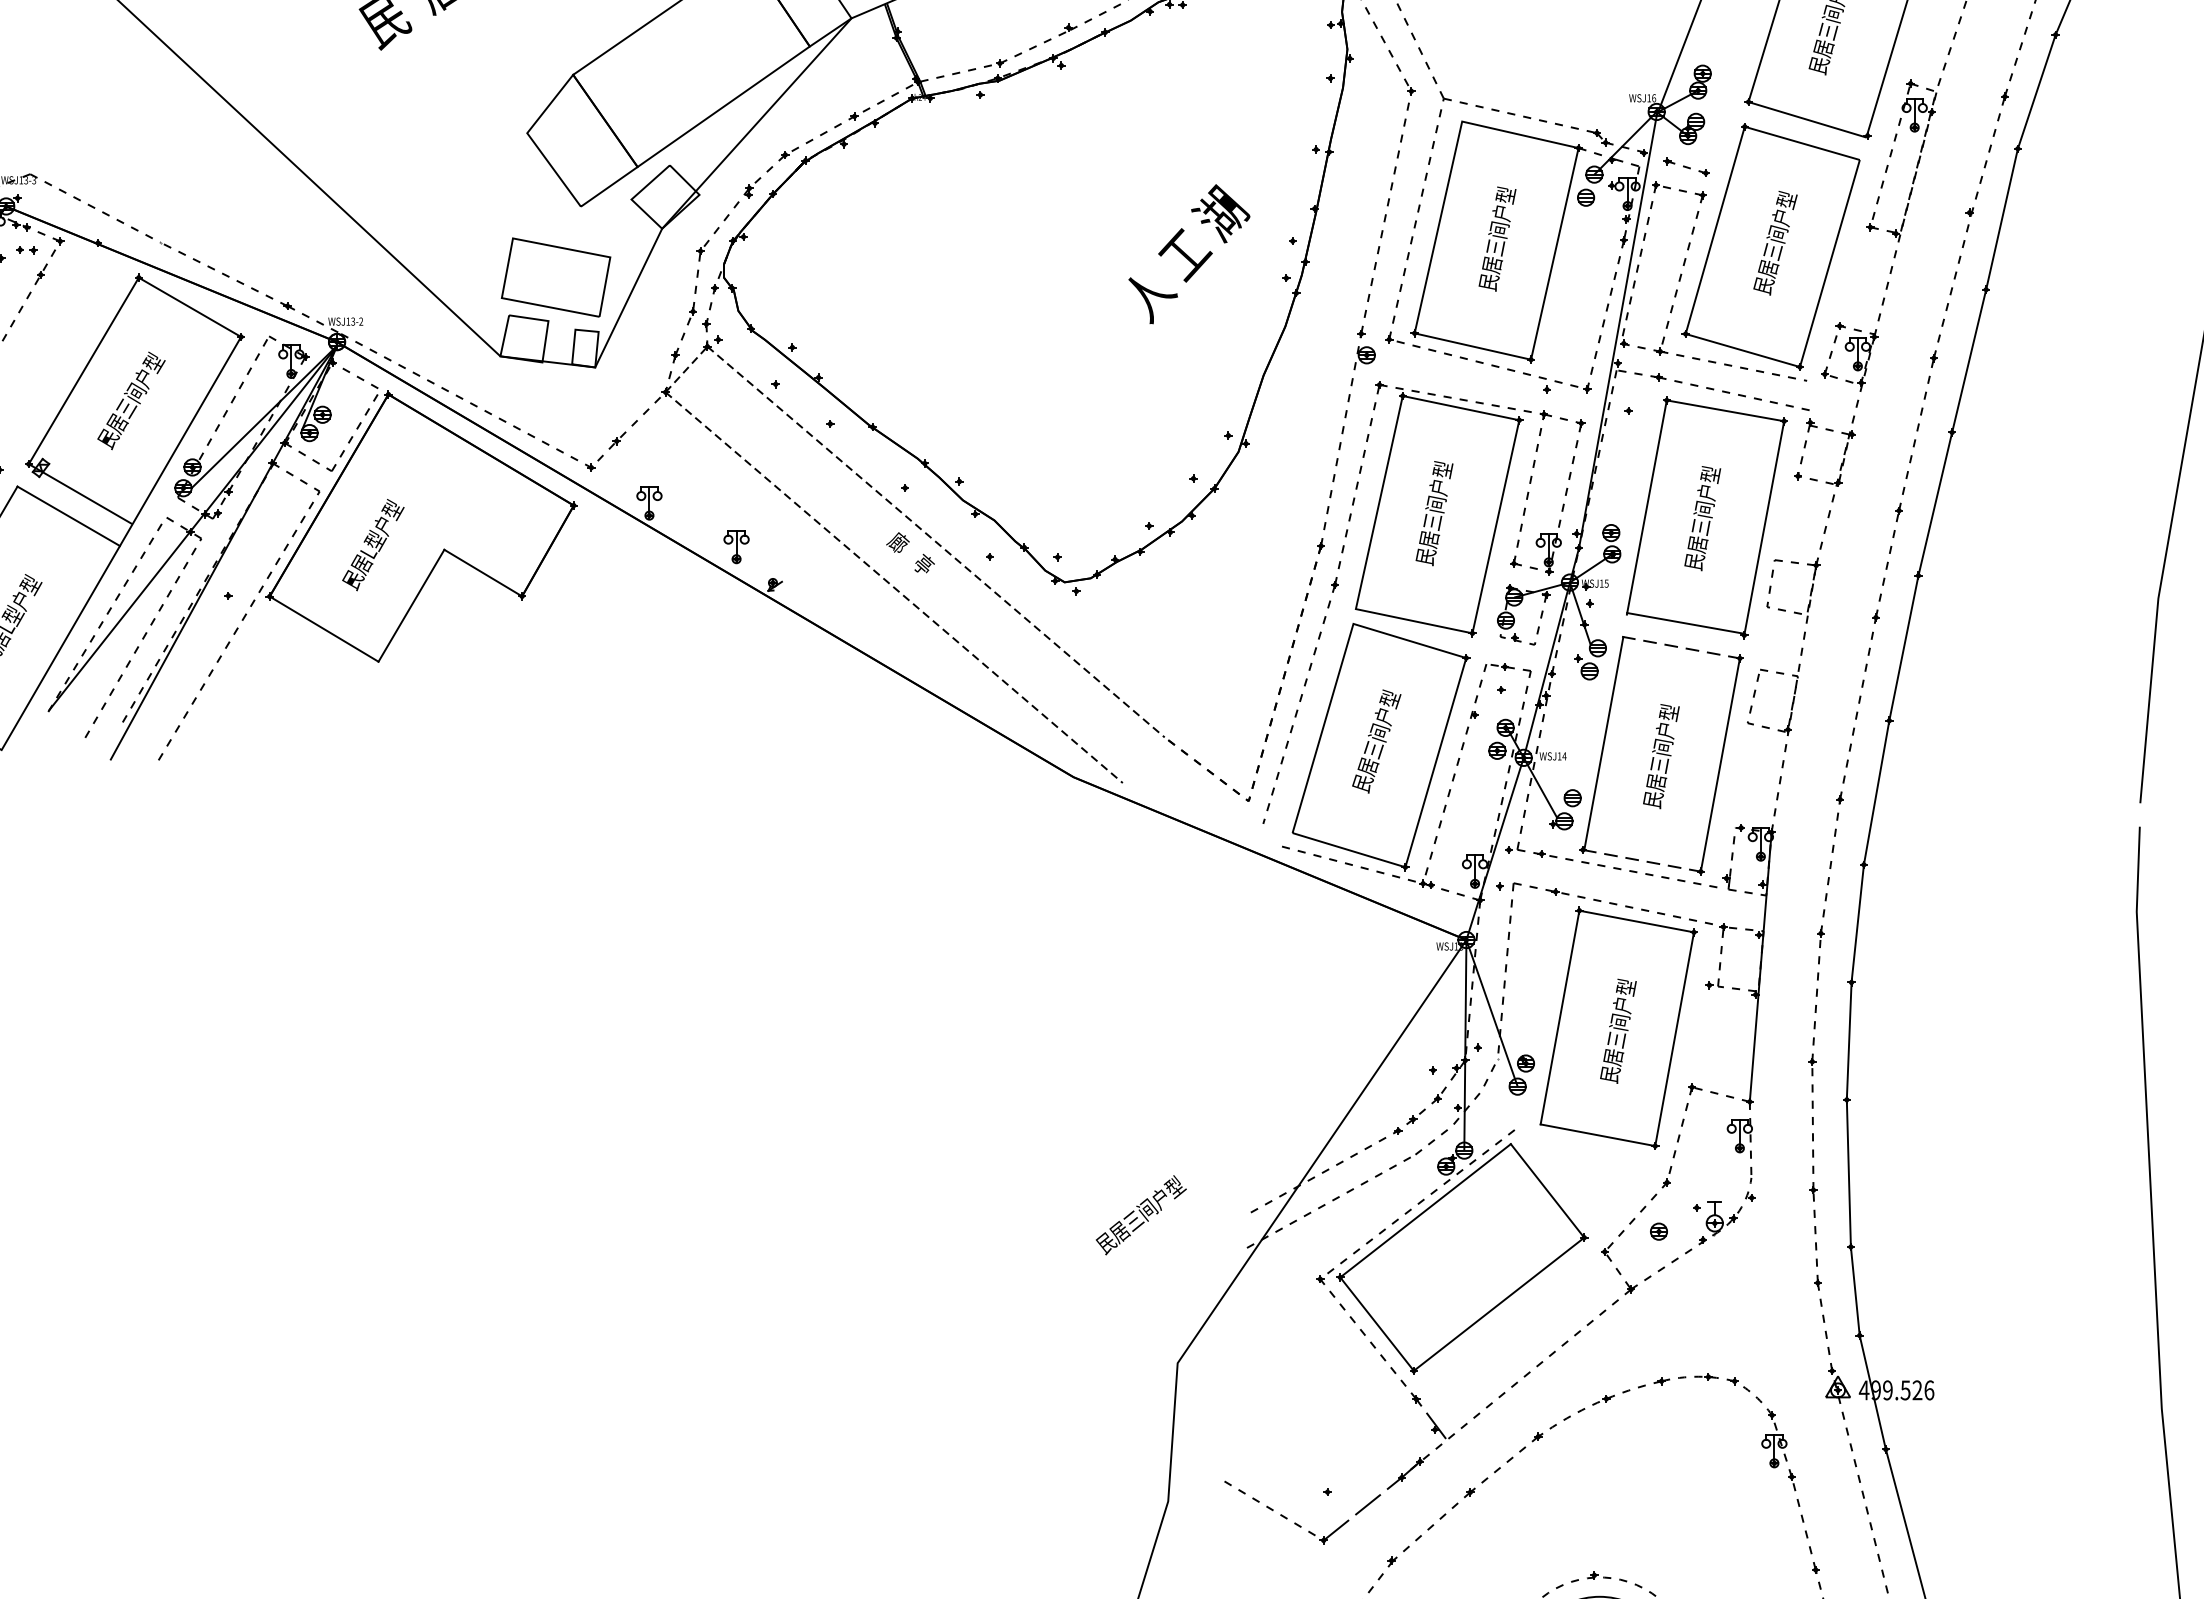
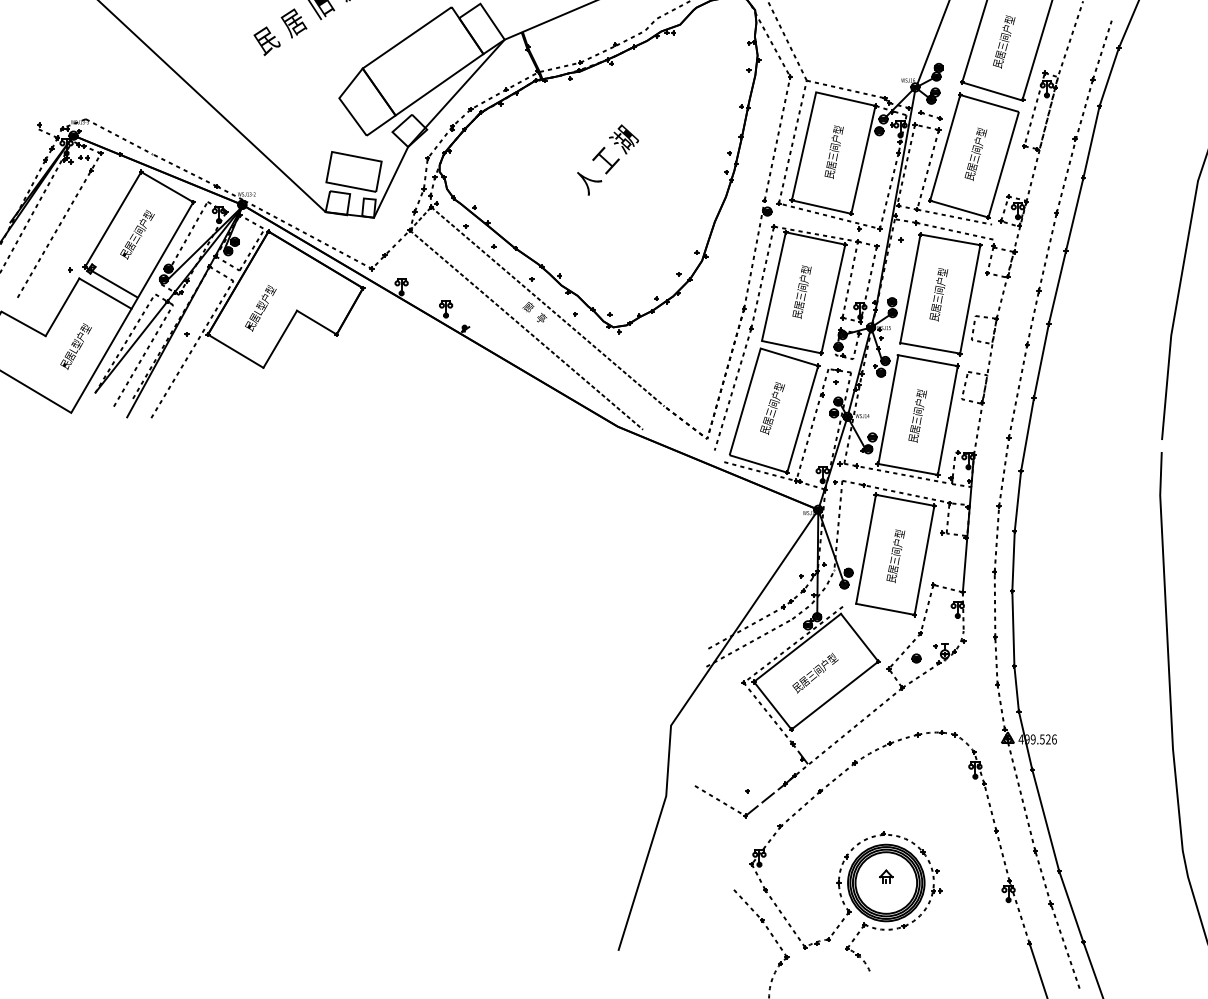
text: (1188, 253) -> (607, 159), moved
line: (1680, 647) -> (927, 360), dashed -> solid
line: (1641, 861) -> (907, 469), dashed -> solid
text: (1141, 1213) -> (815, 672), moved

